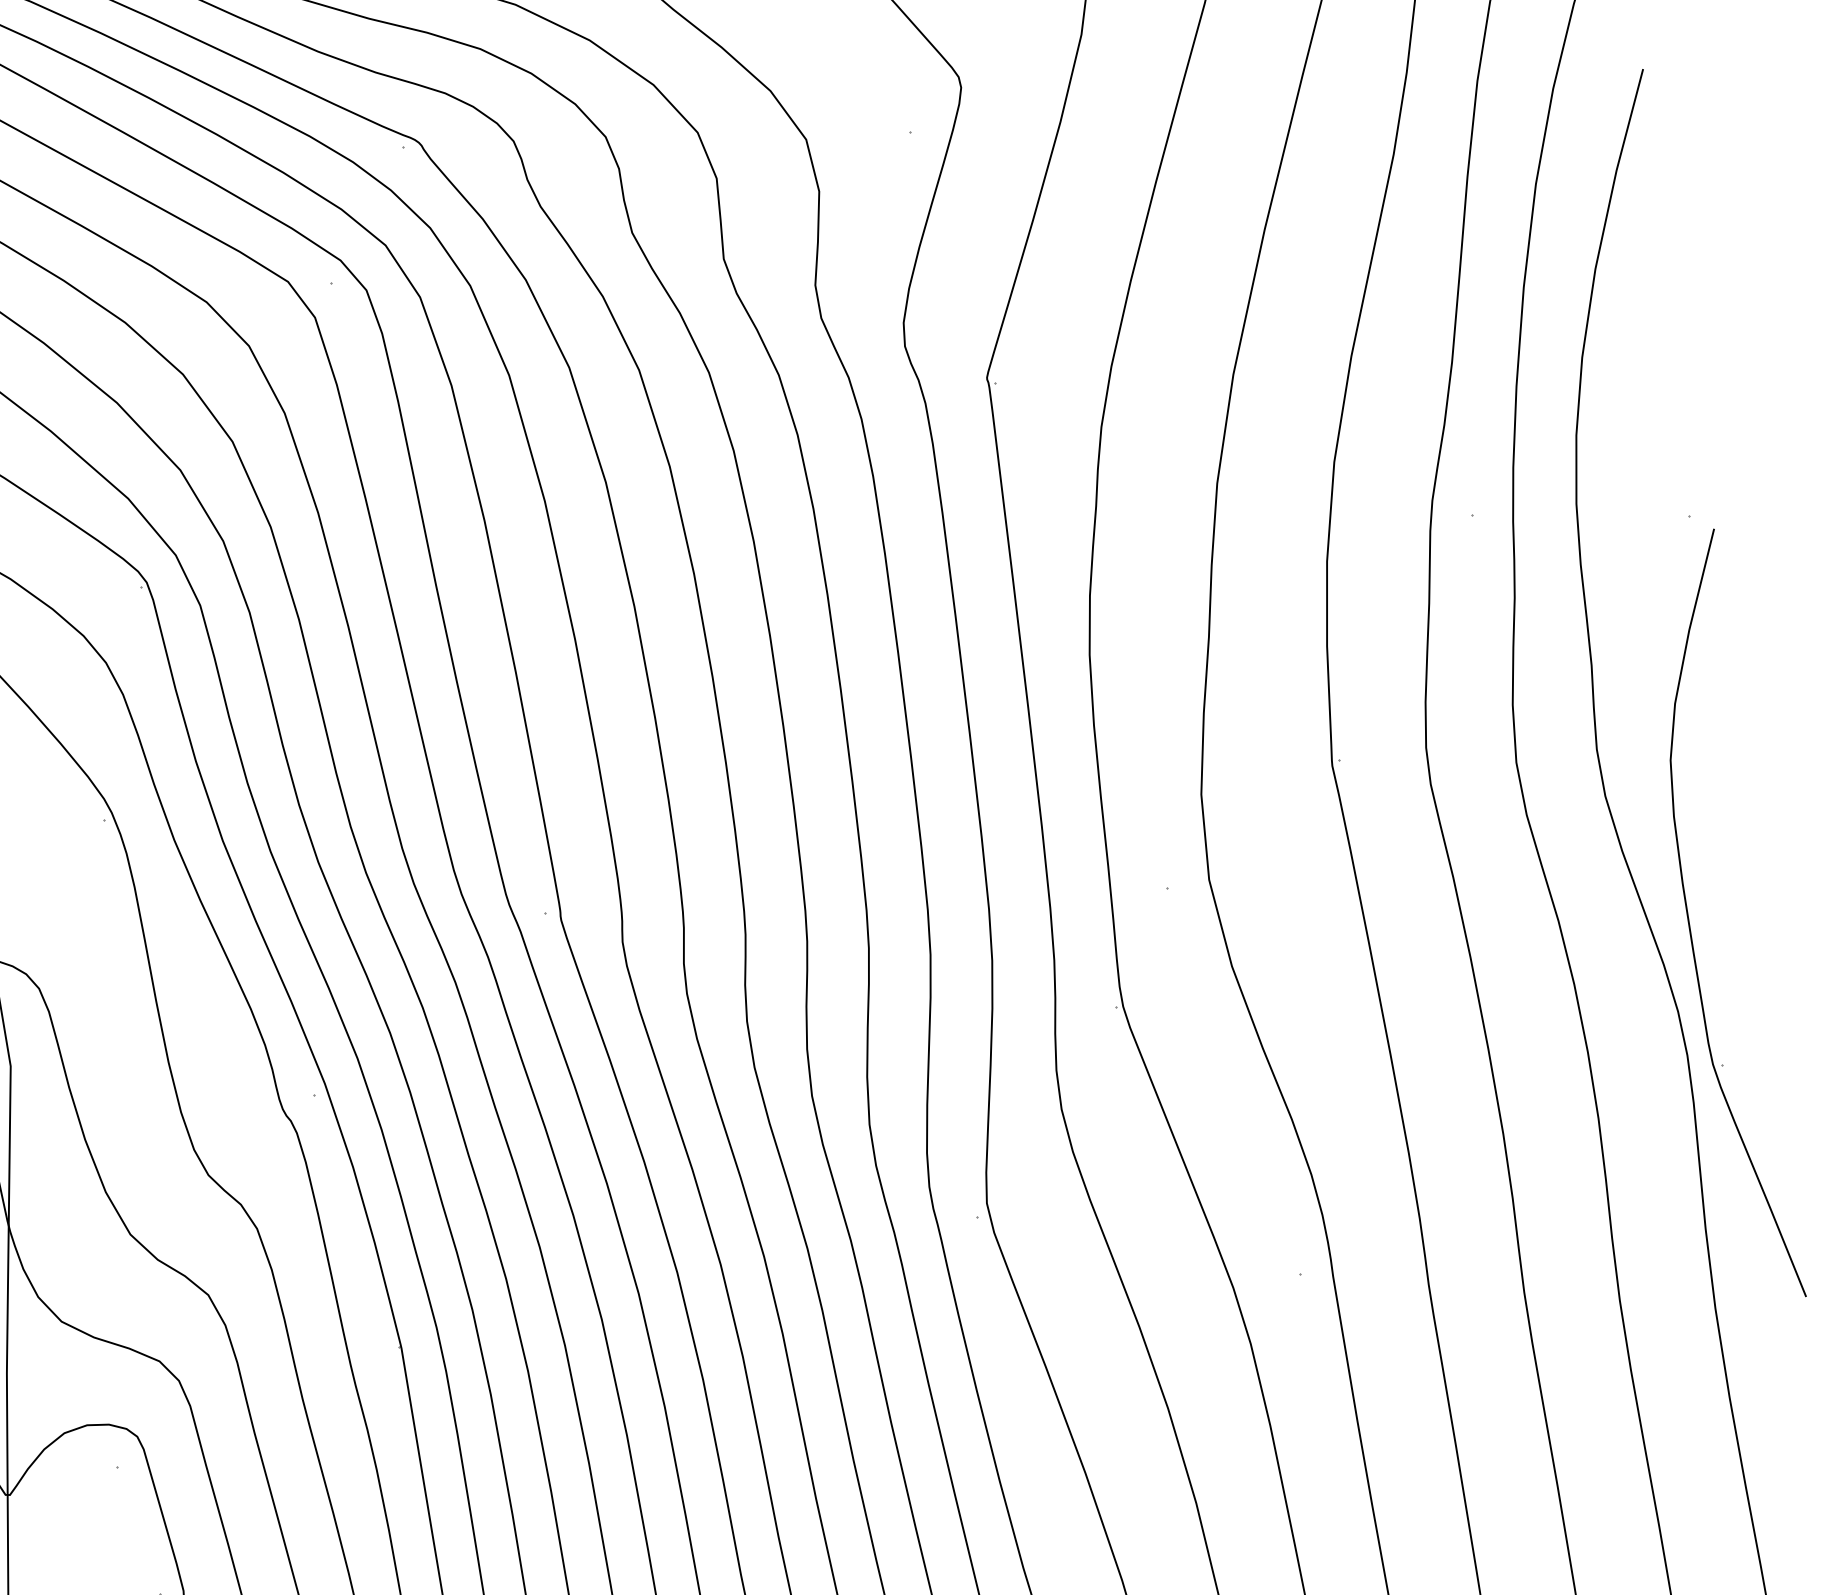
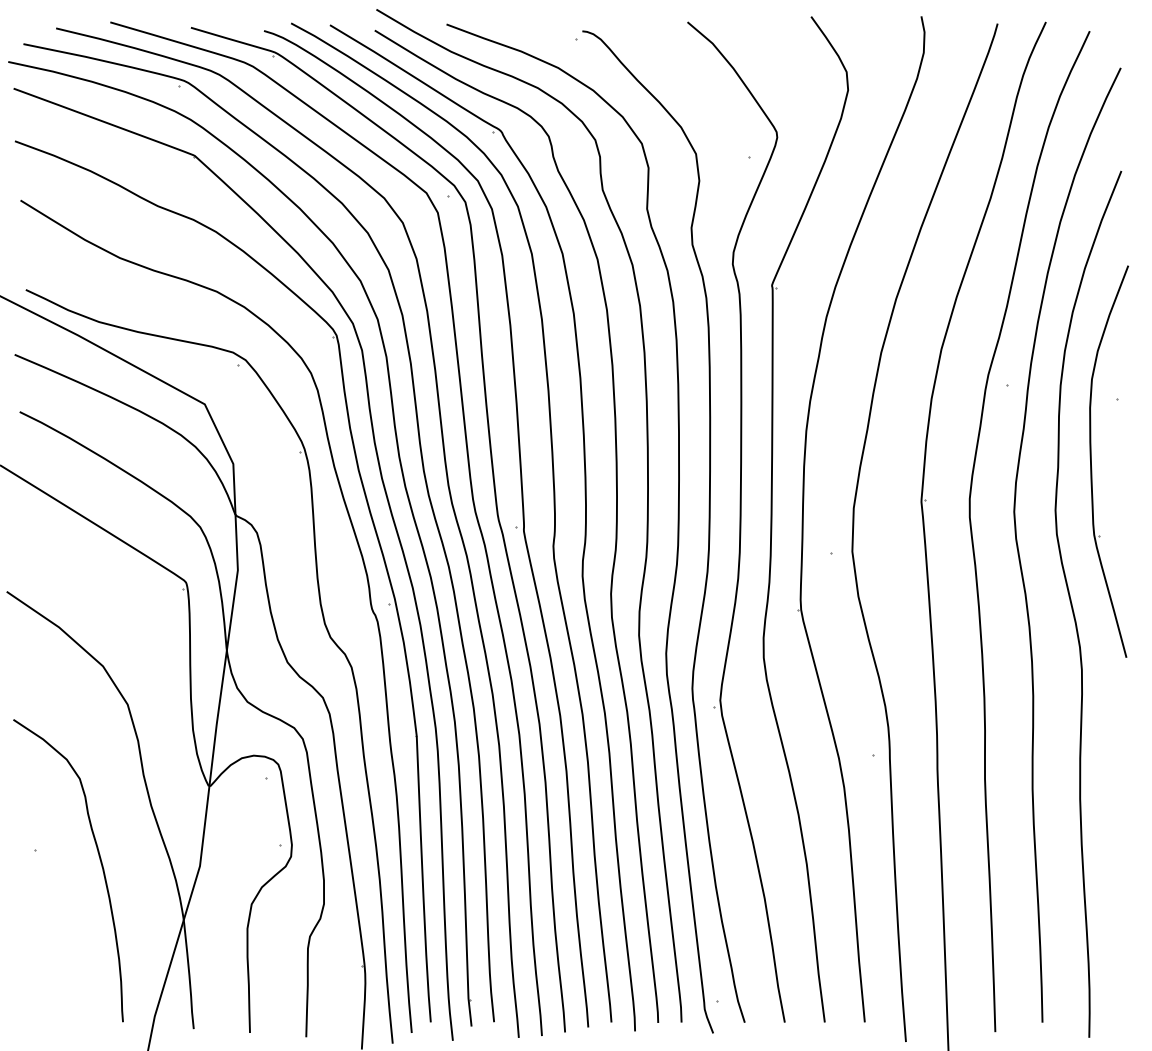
part: (1689, 921) -> (1091, 461), moved

